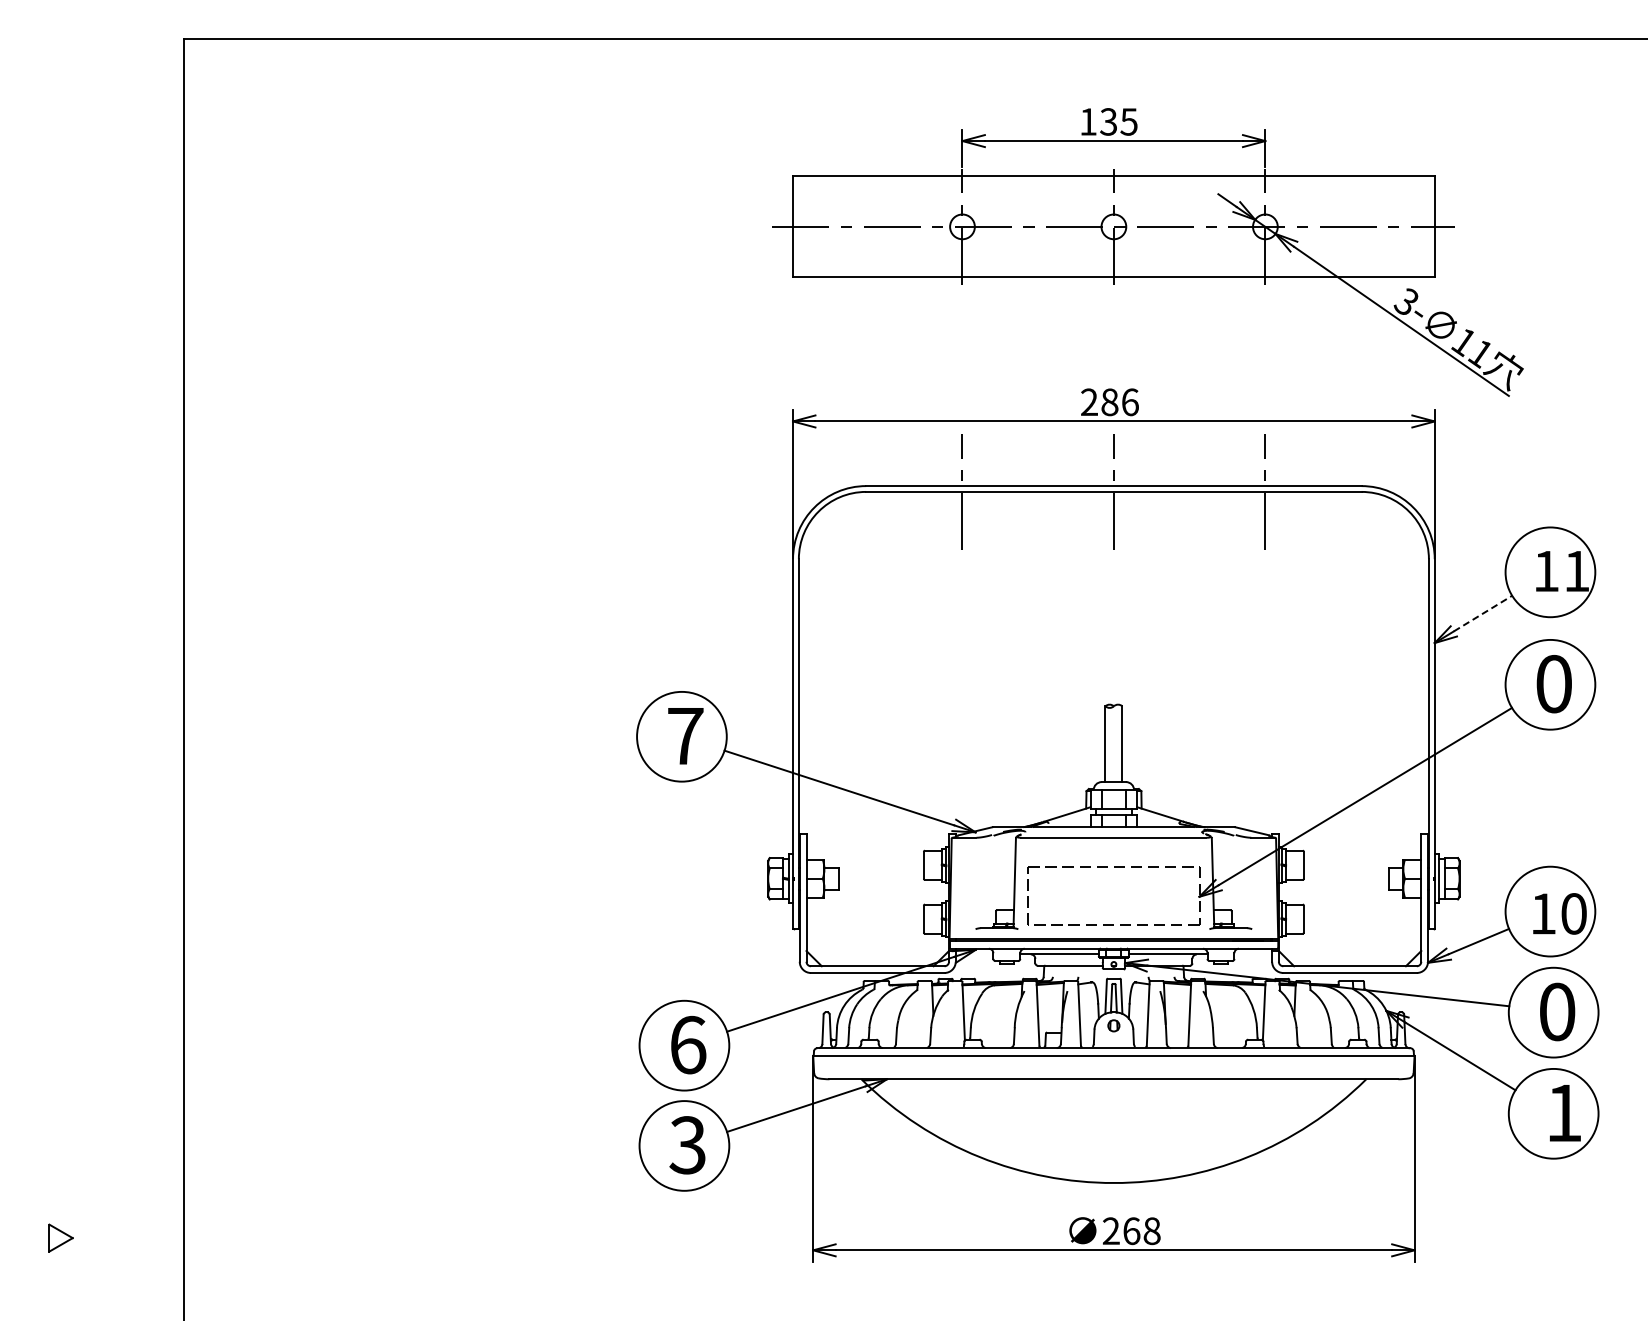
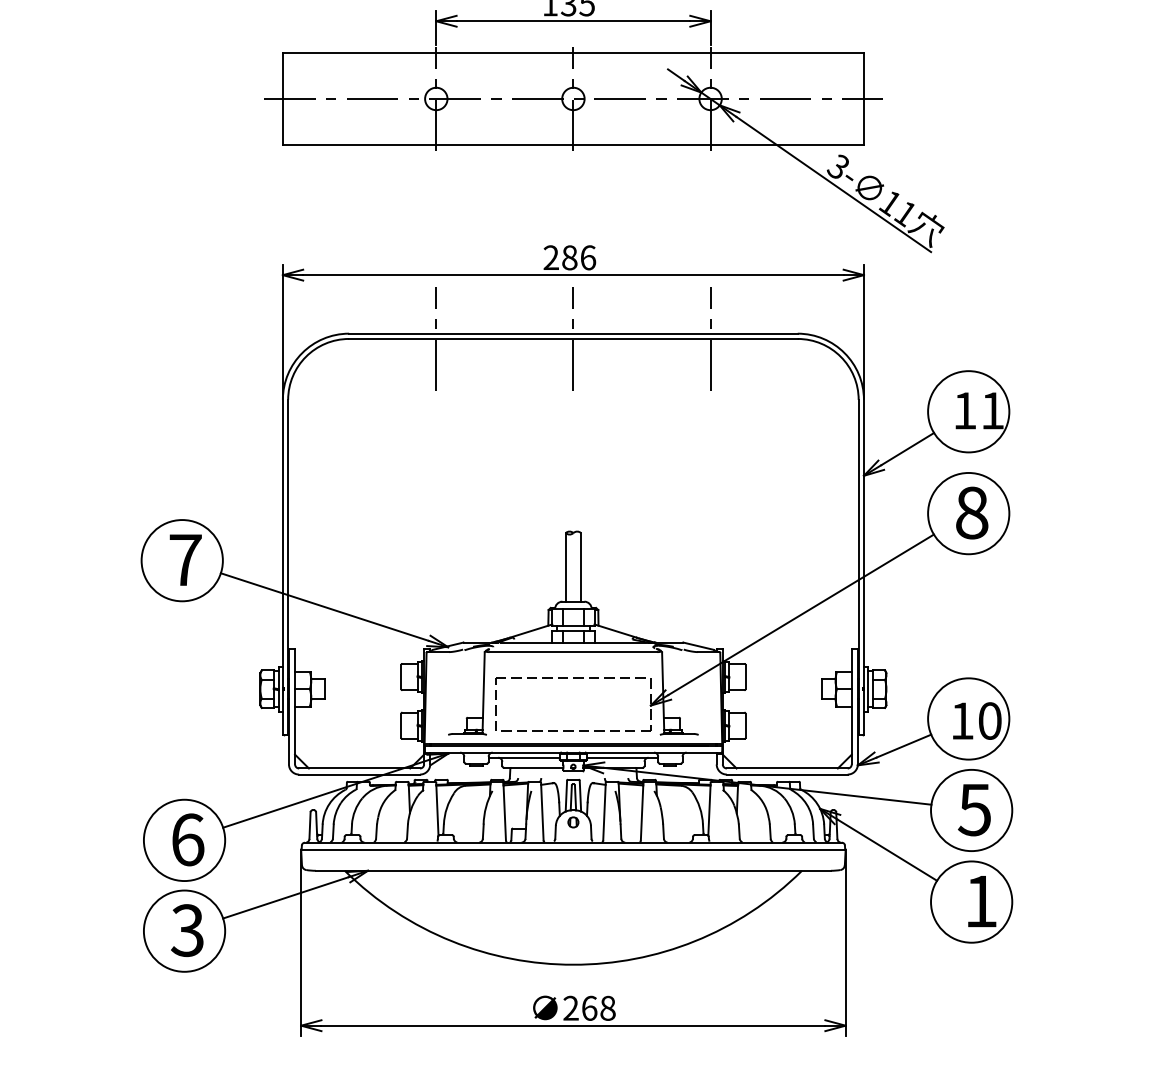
line: (1483, 613) -> (908, 449), dashed -> solid
text: (1554, 684) -> (972, 513), 0 -> 8
text: (1556, 1011) -> (974, 809), 0 -> 5

